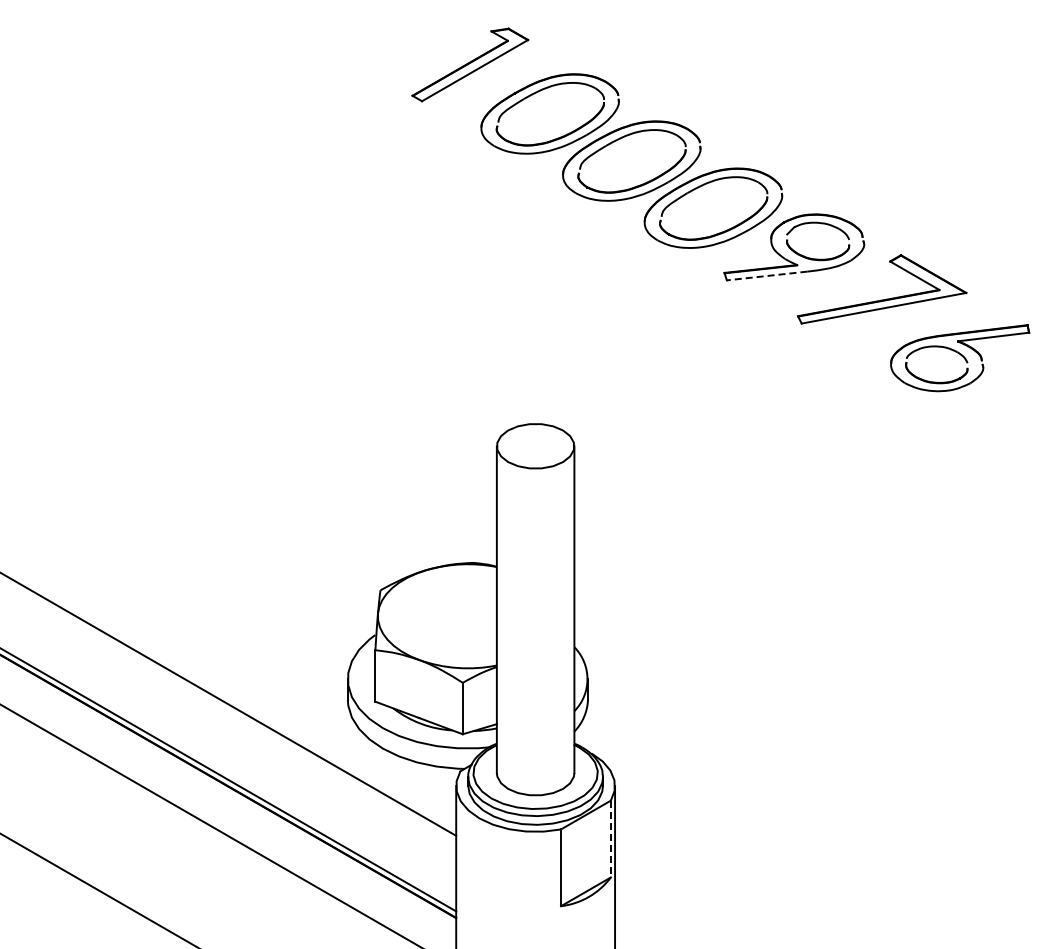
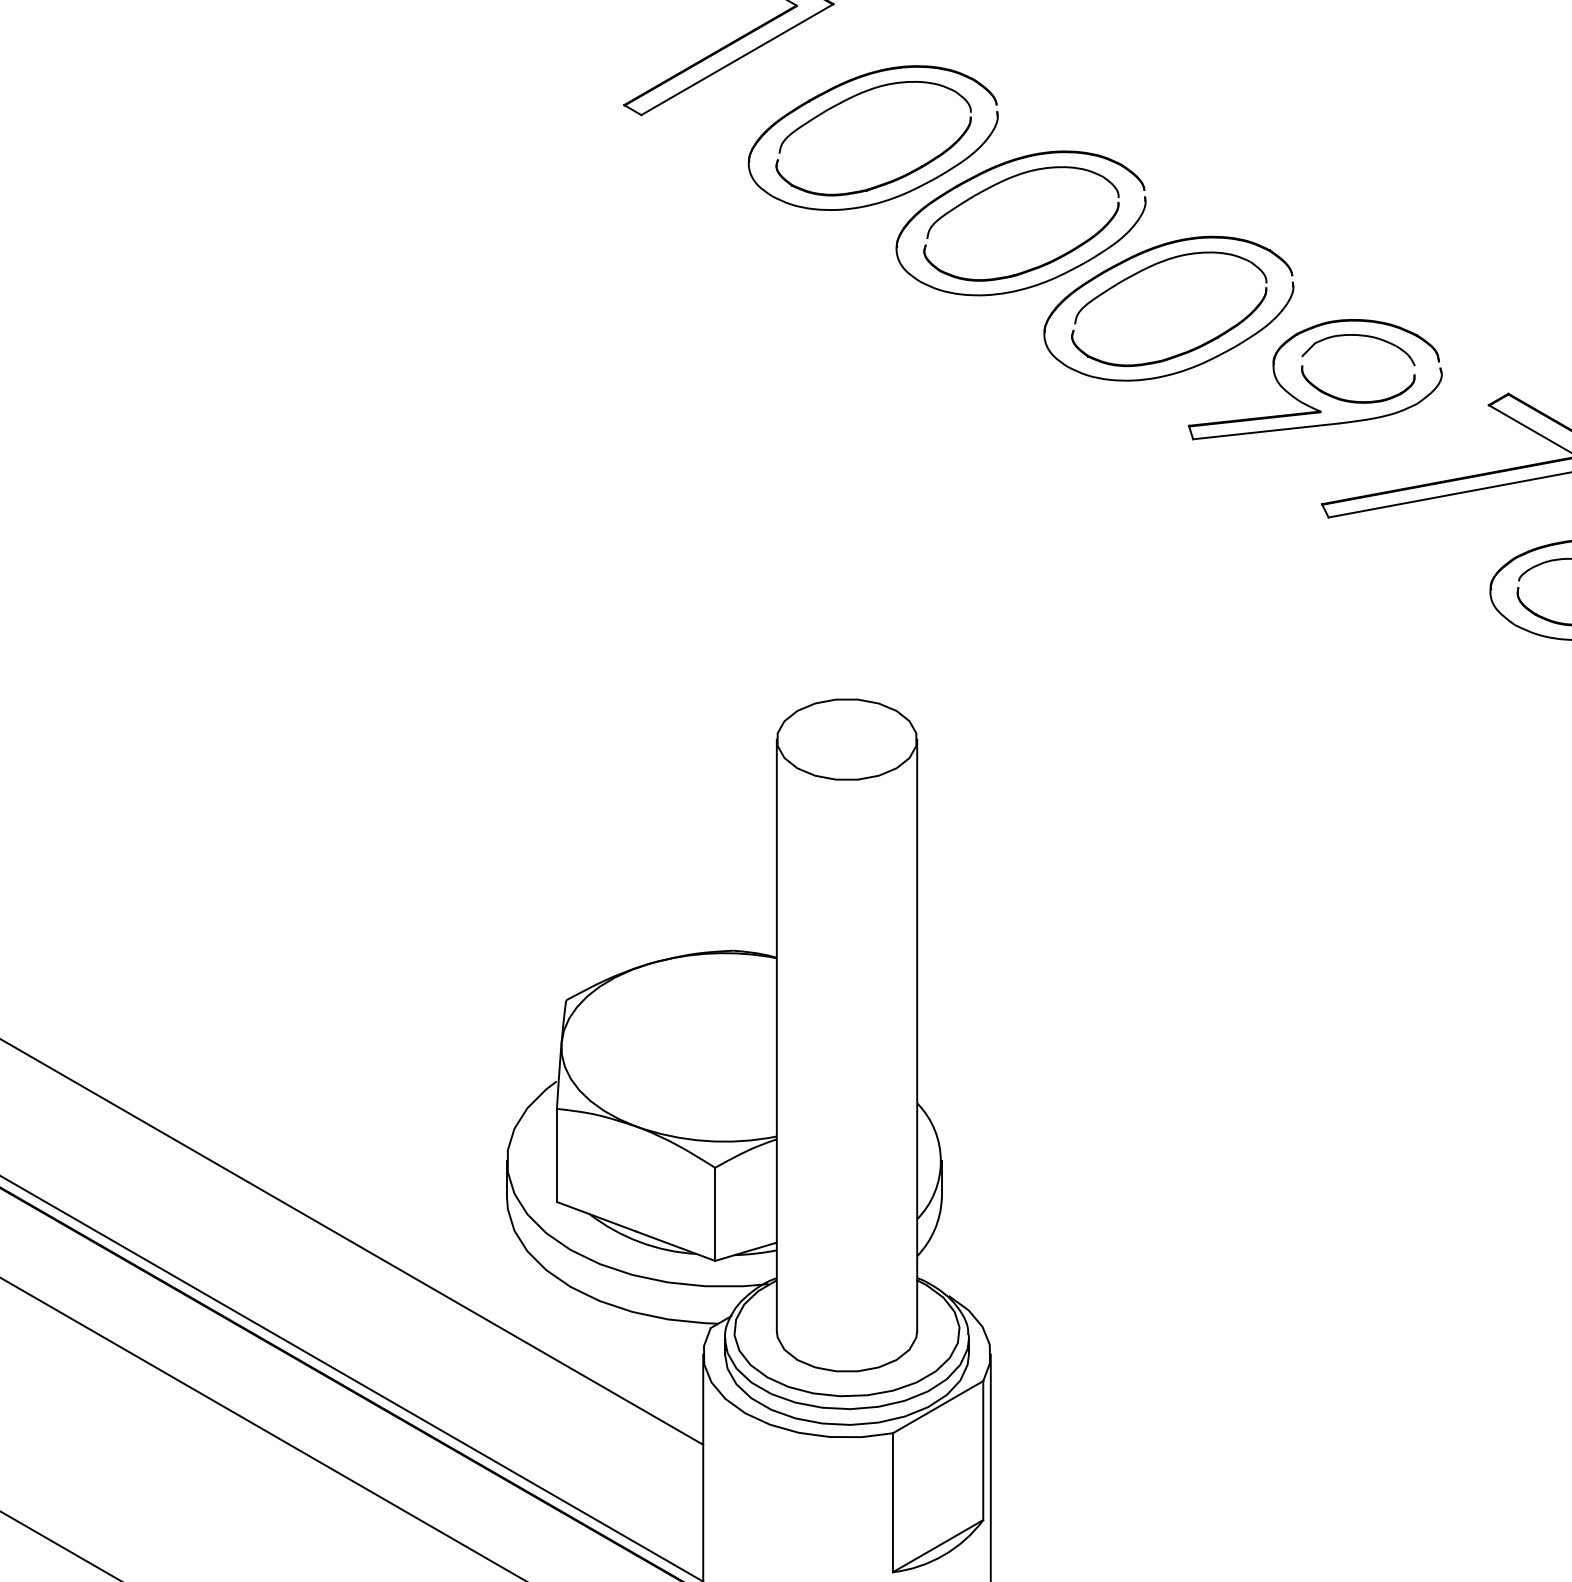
line: (766, 276) -> (1264, 432), dashed -> solid
line: (610, 839) -> (982, 1451), dashed -> solid

